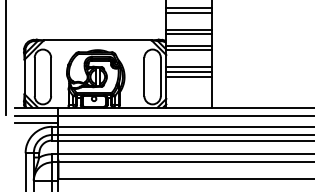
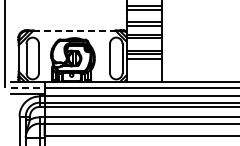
line: (99, 40) -> (75, 30), solid -> dashed
line: (36, 116) -> (27, 88), solid -> dashed

